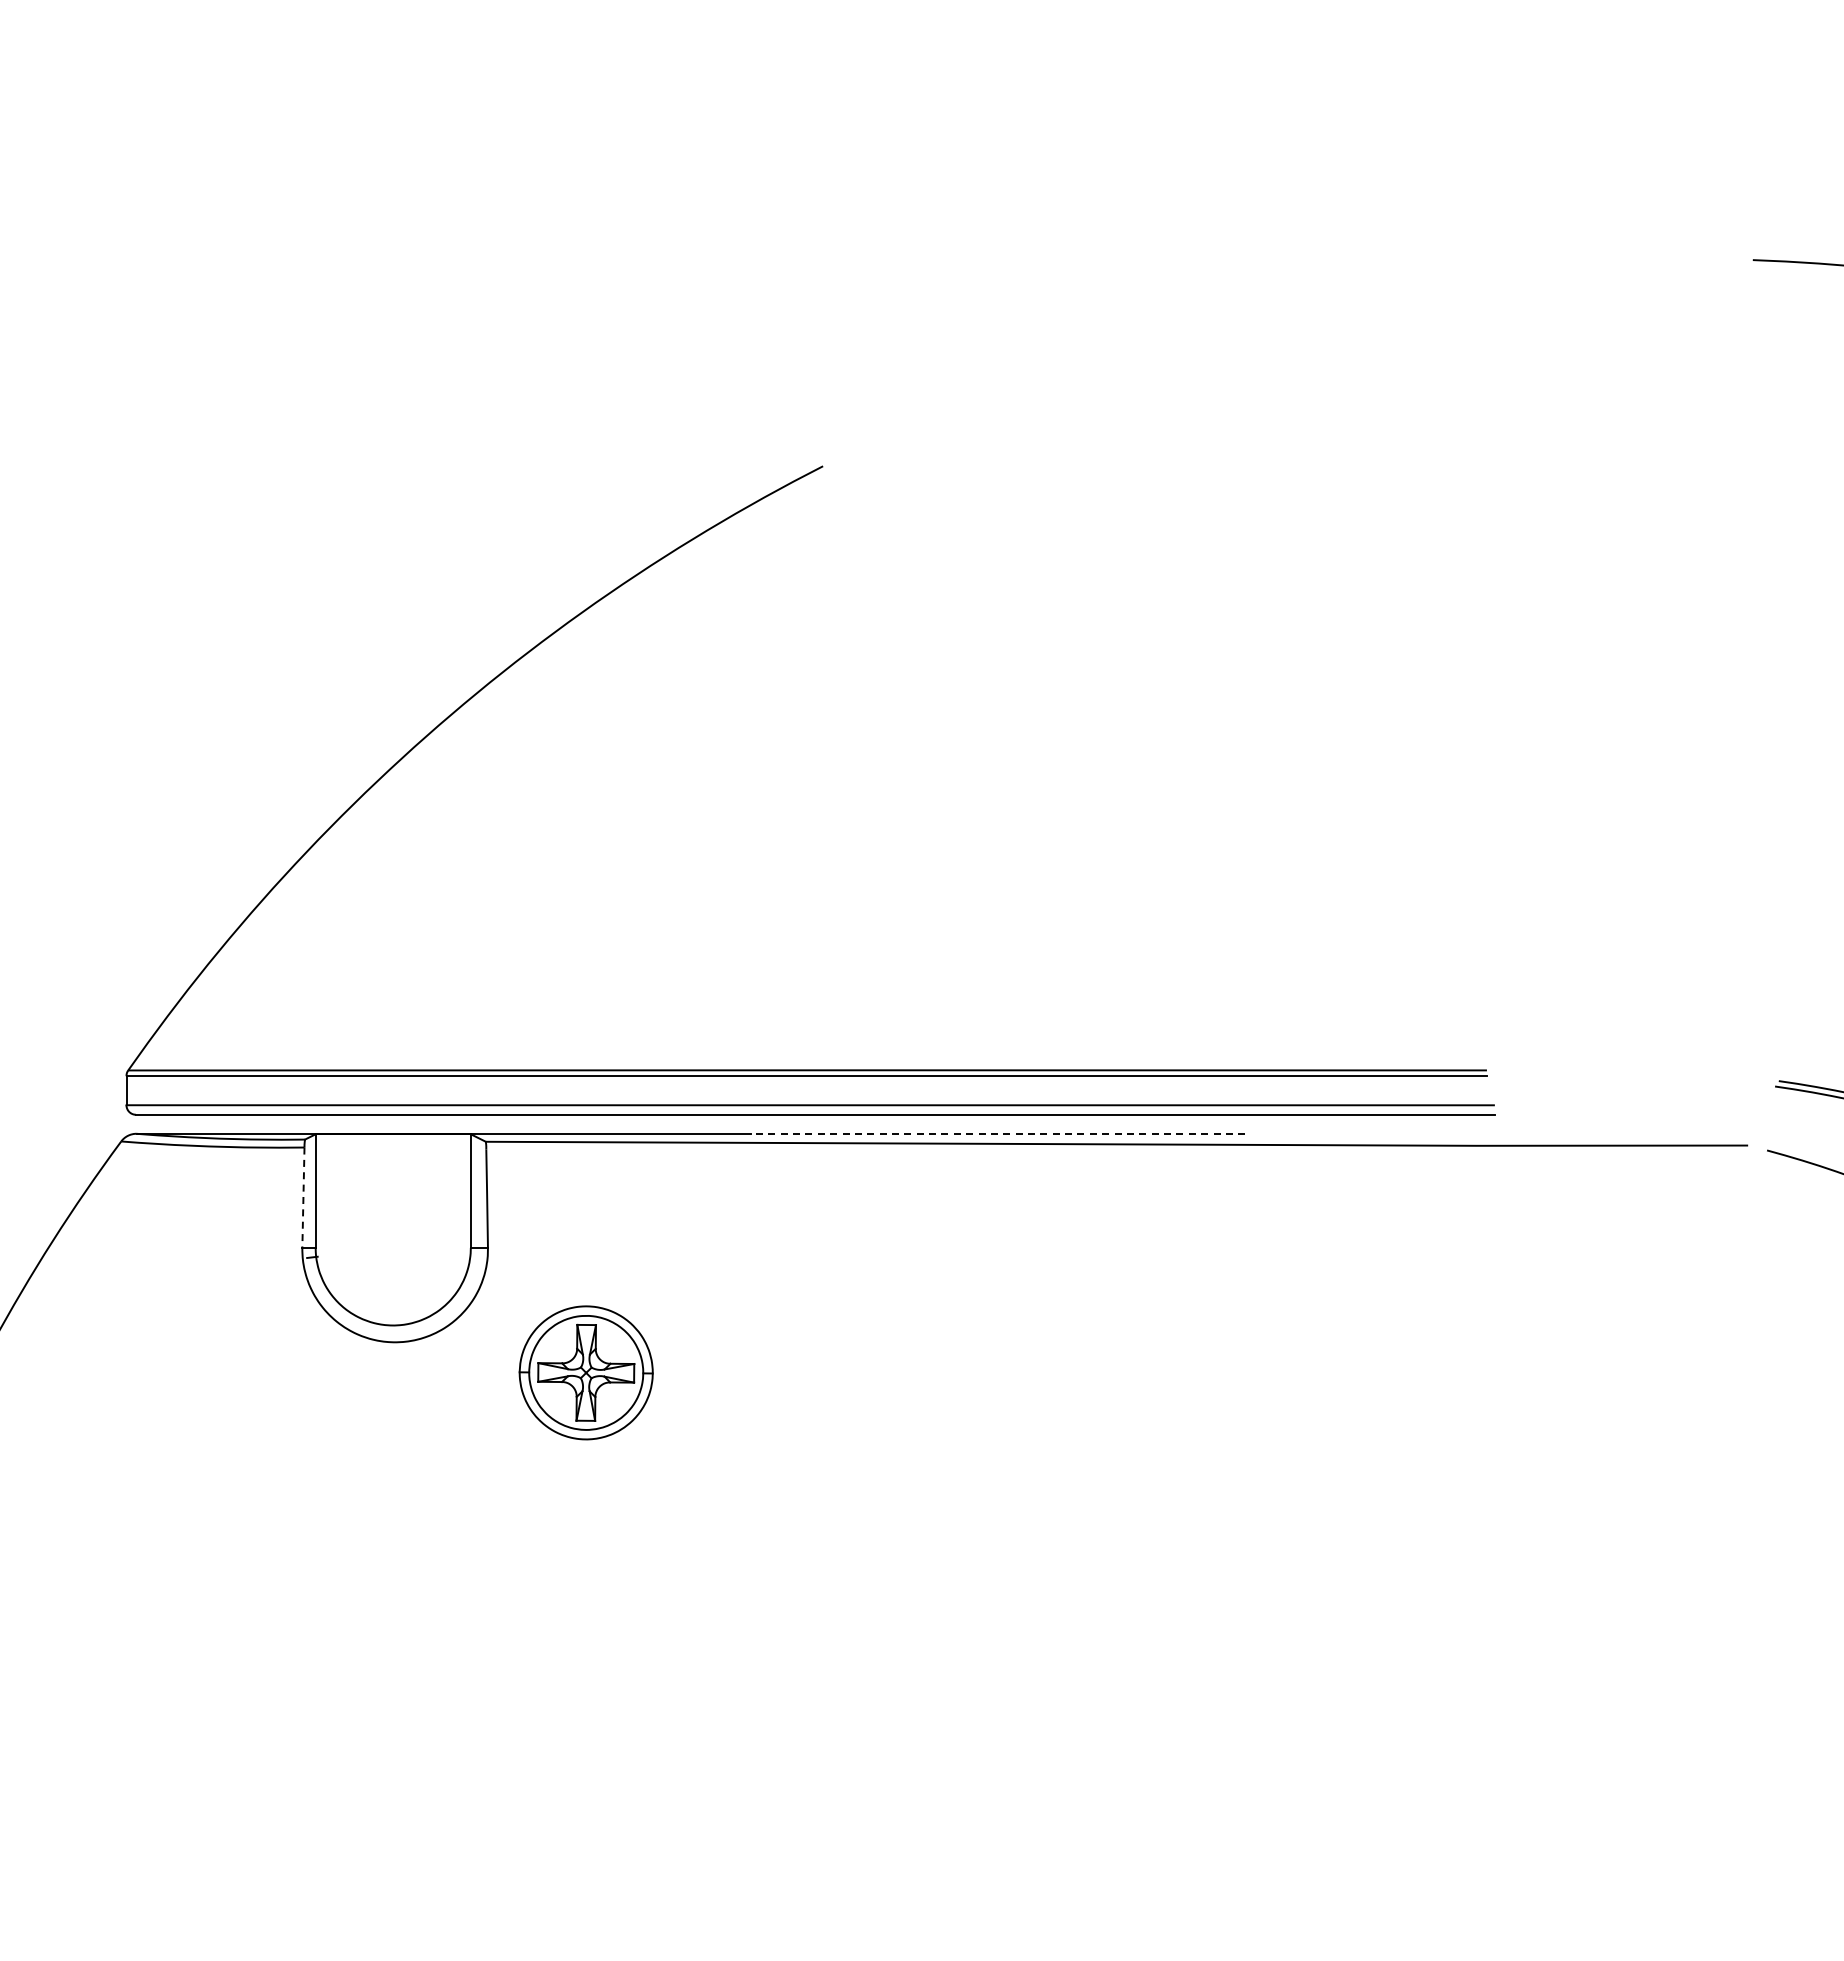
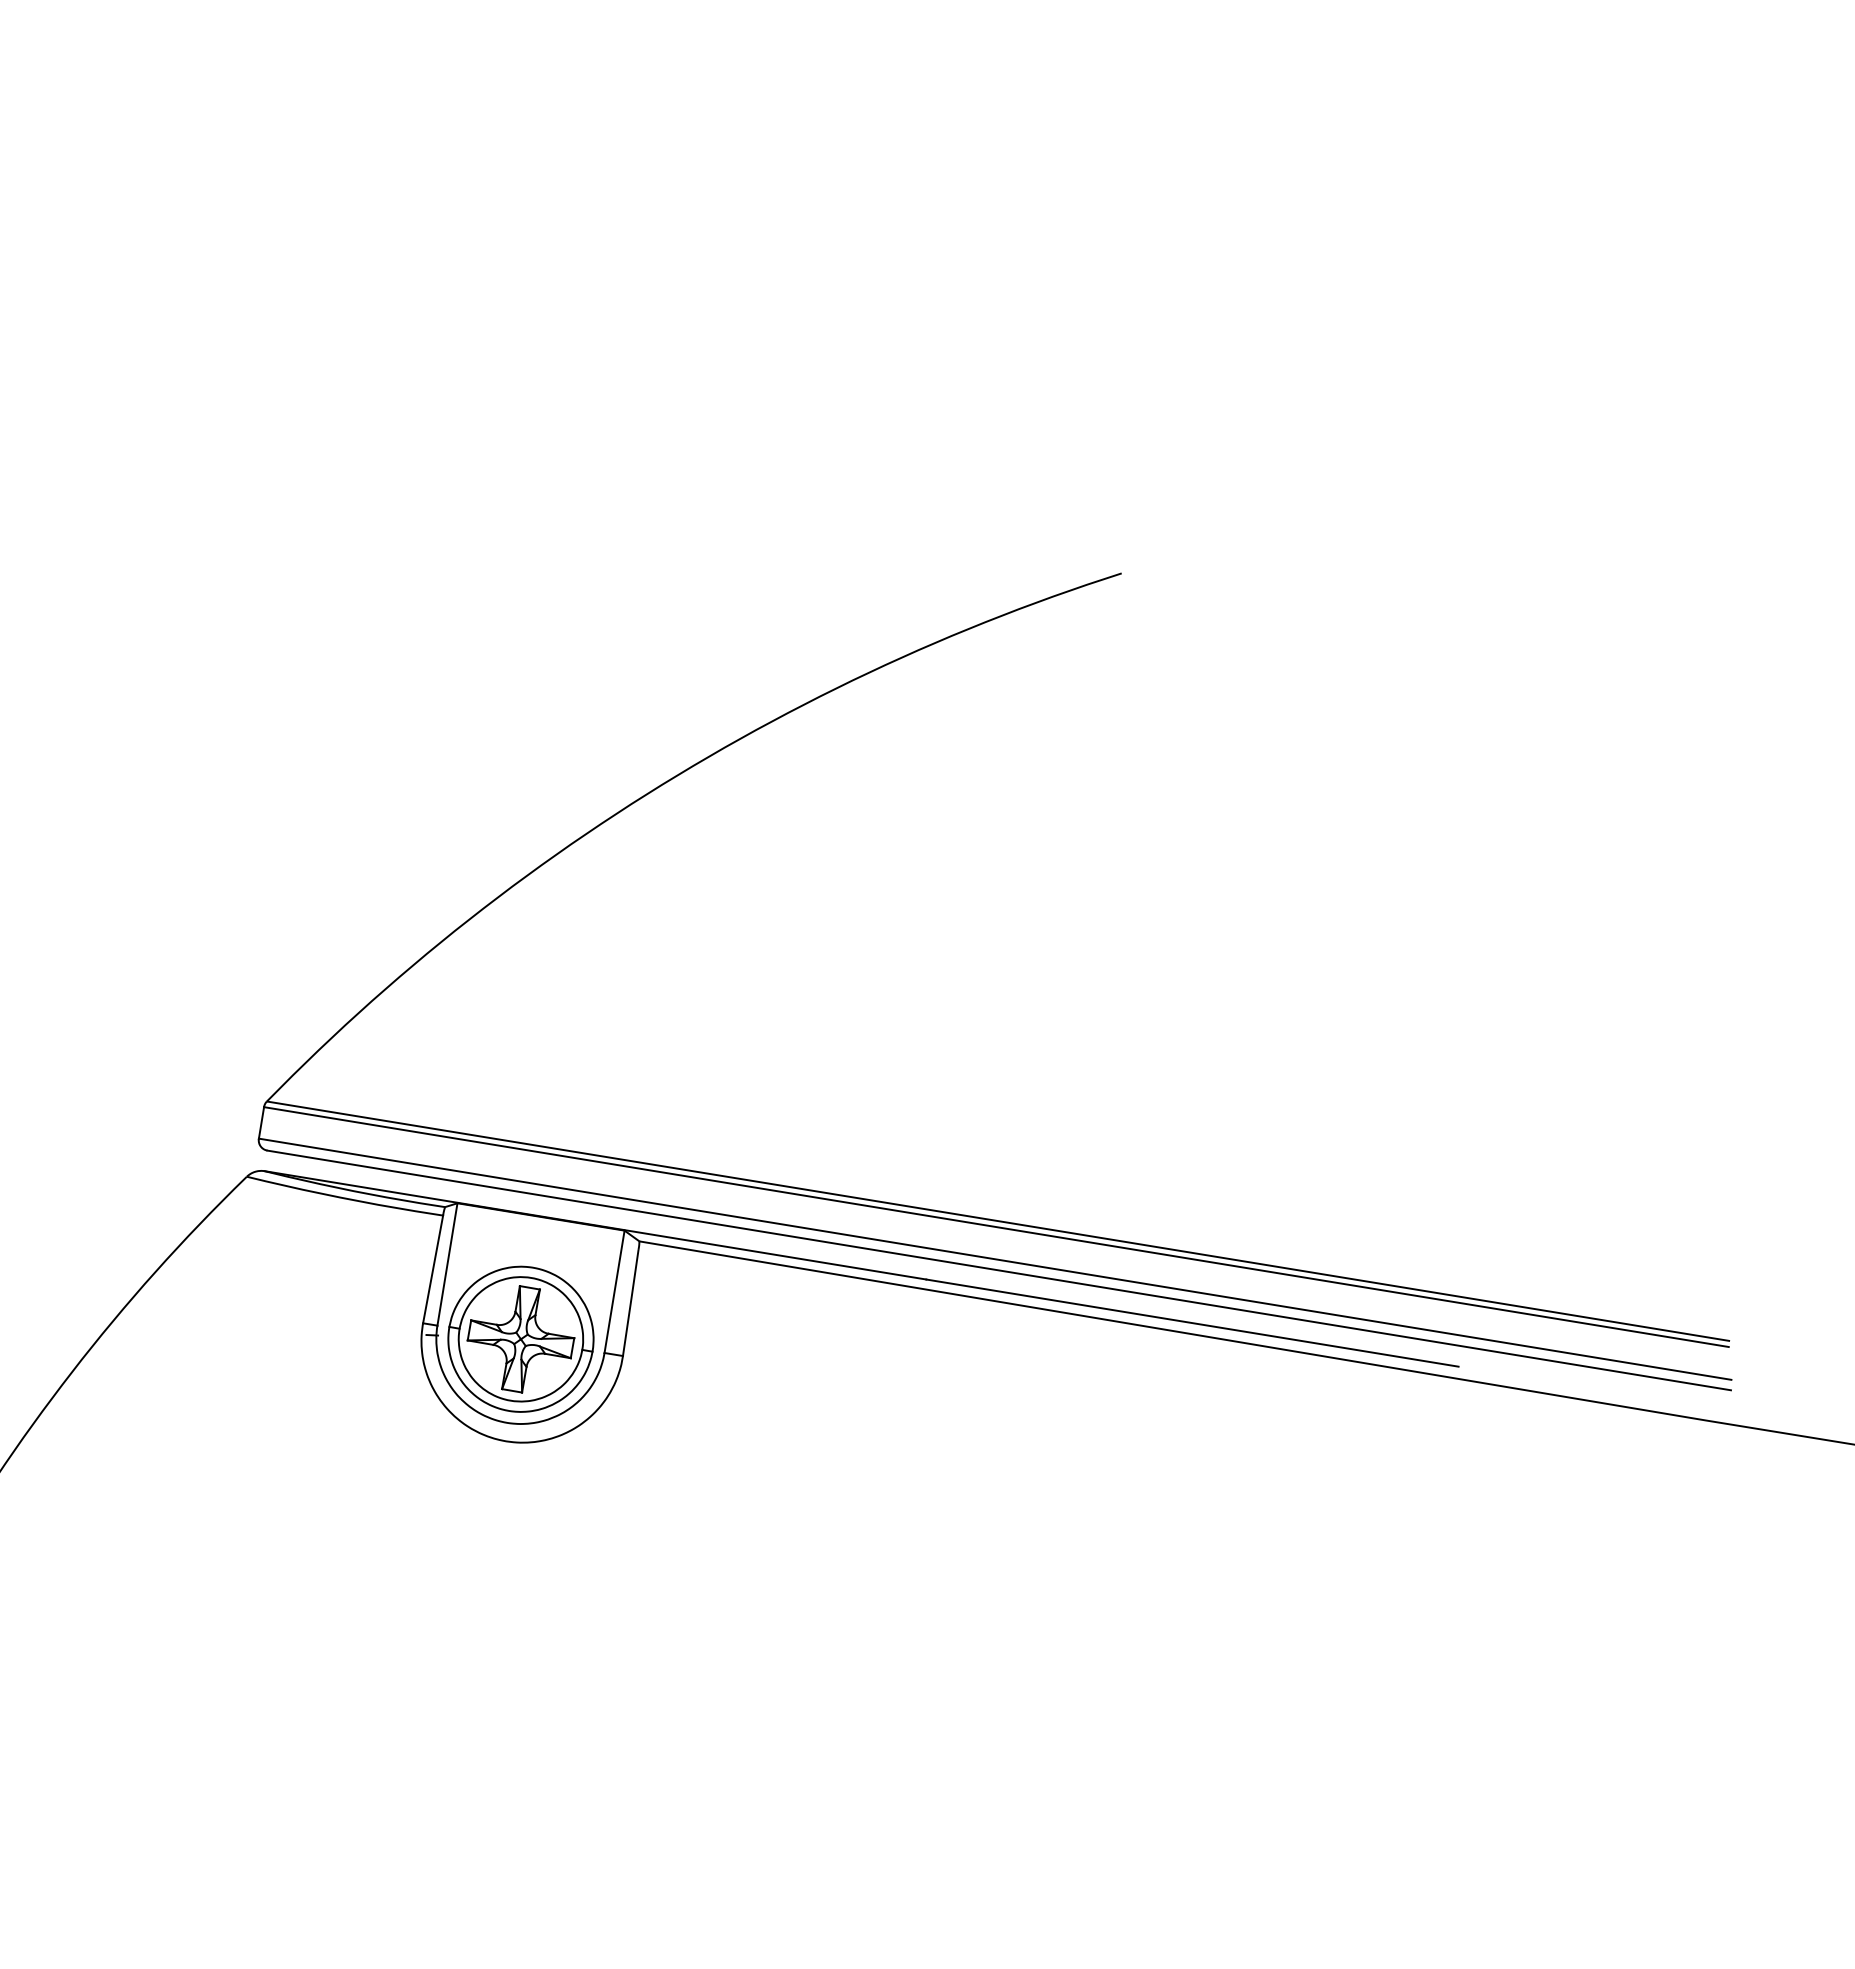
line: (997, 1133) -> (1191, 1322), dashed -> solid
line: (303, 1198) -> (433, 1270), dashed -> solid
part: (585, 1372) -> (520, 1338), moved

